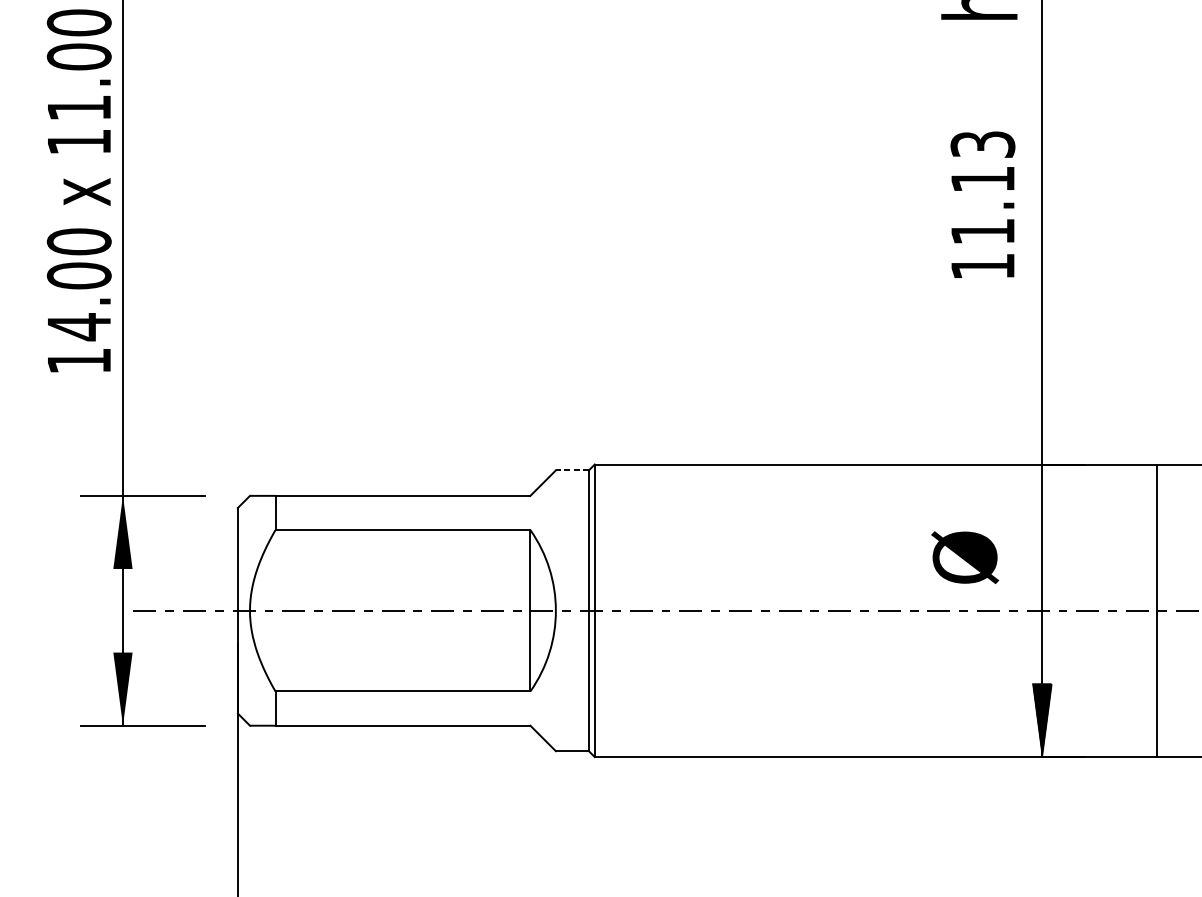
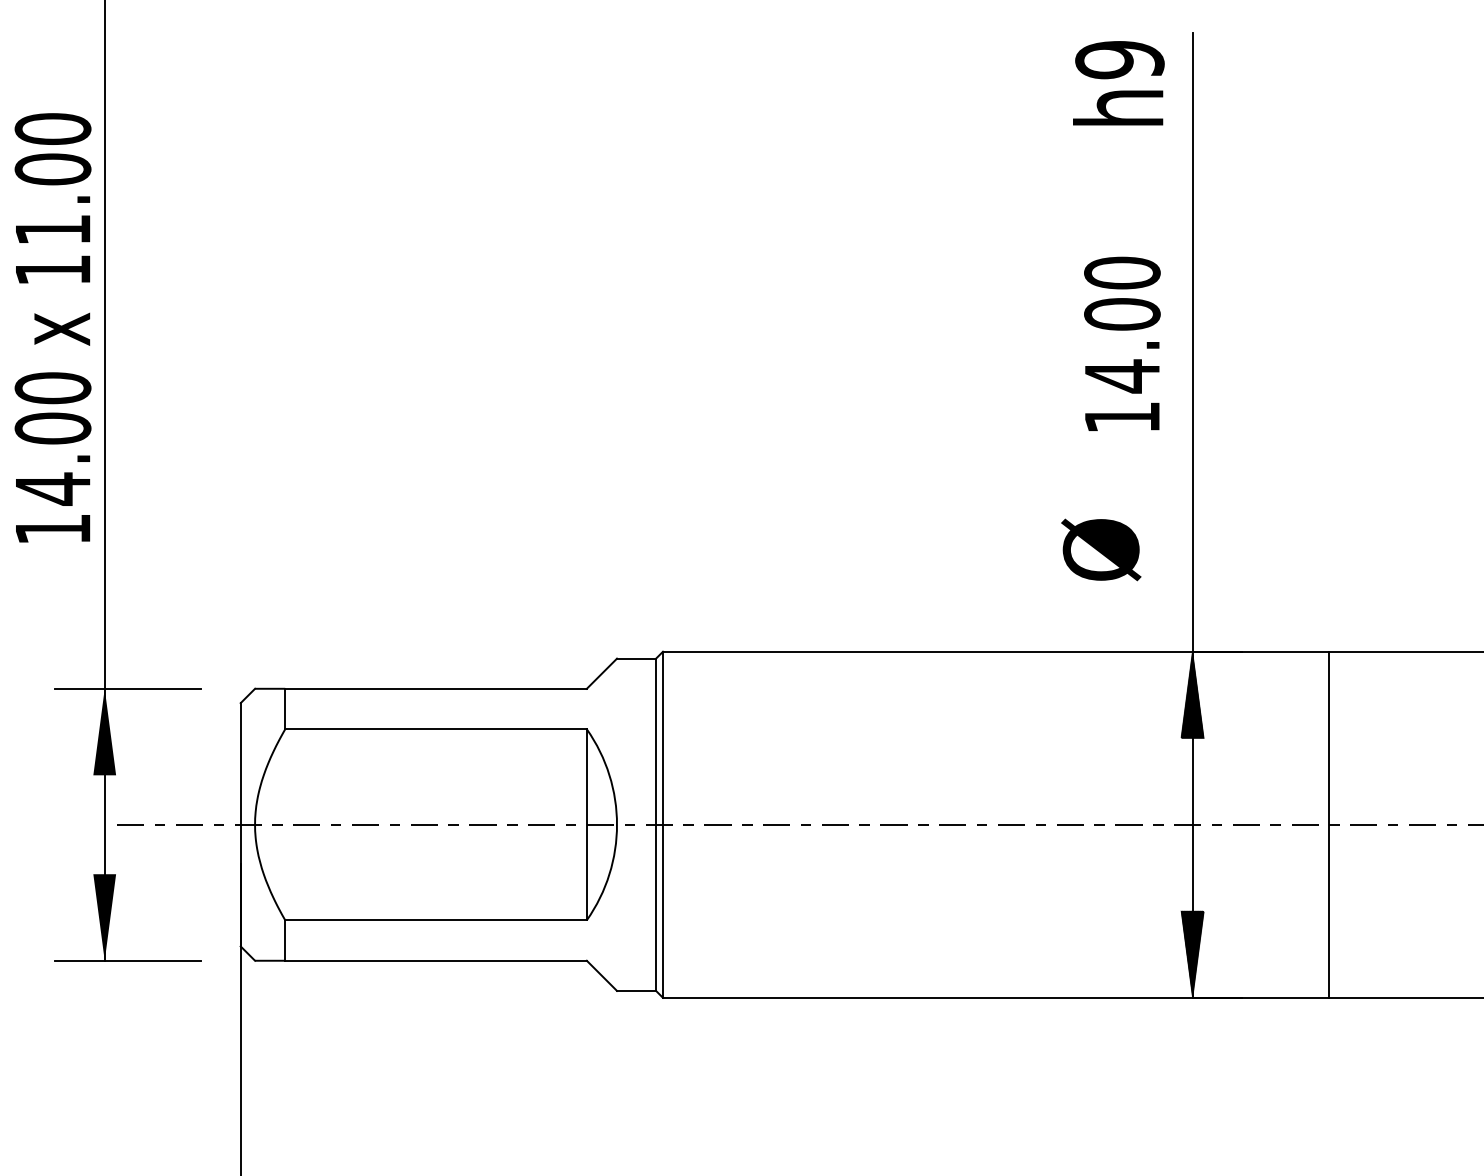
text: (983, 188) -> (1122, 324), 11.13 -> 14.00
line: (572, 470) -> (636, 658), dashed -> solid
hatch: (1042, 500) -> (1192, 694), added
text: (965, 557) -> (1101, 549), moved

